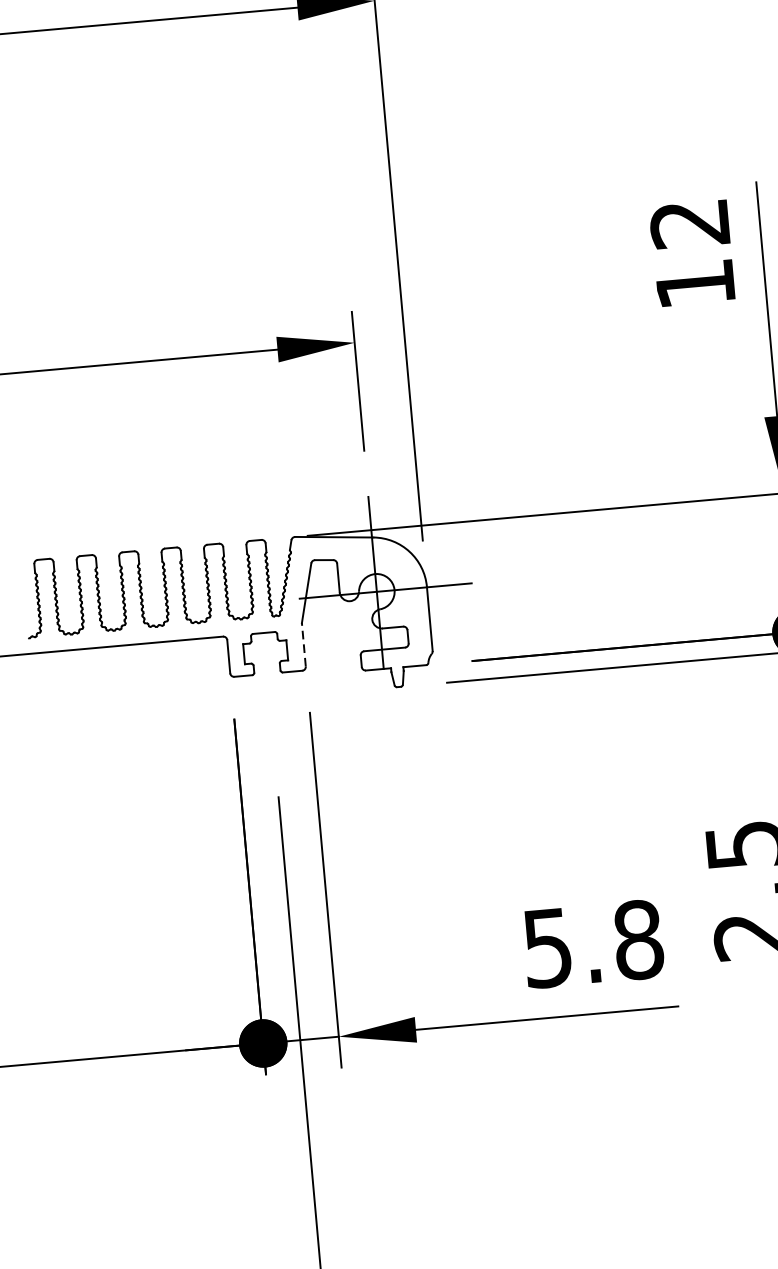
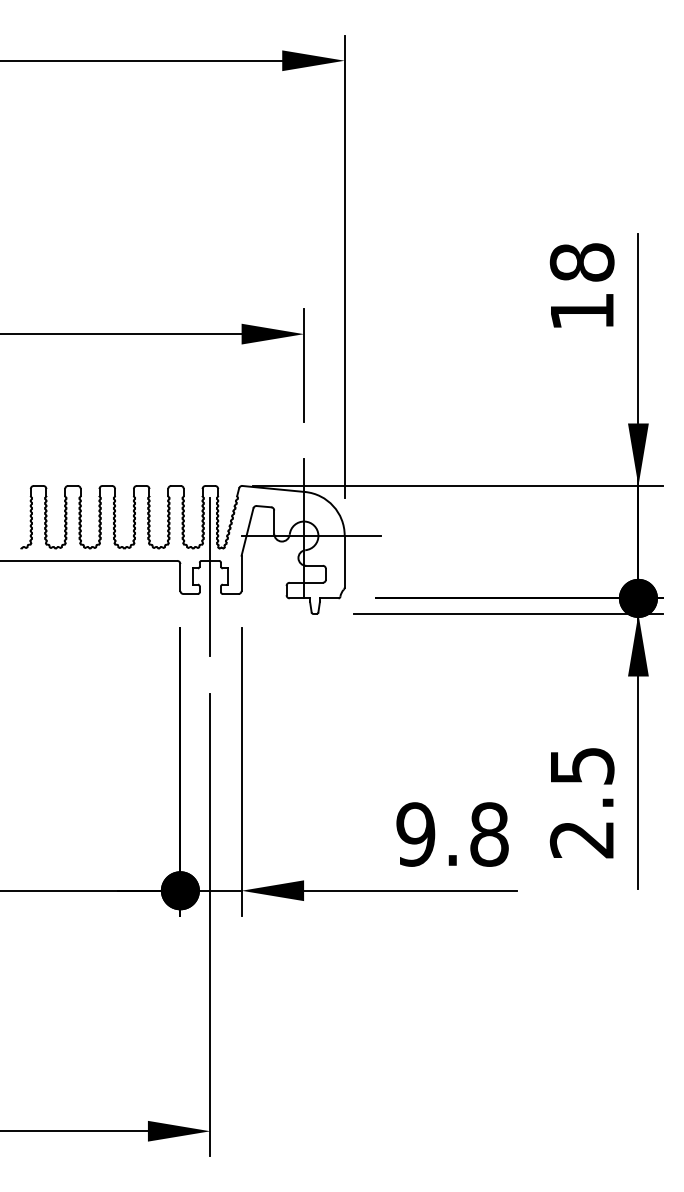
text: (689, 223) -> (581, 262), 12 -> 18
line: (303, 645) -> (241, 573), dashed -> solid
line: (265, 653) -> (210, 577), added
text: (547, 948) -> (415, 834), 5.8 -> 9.8

